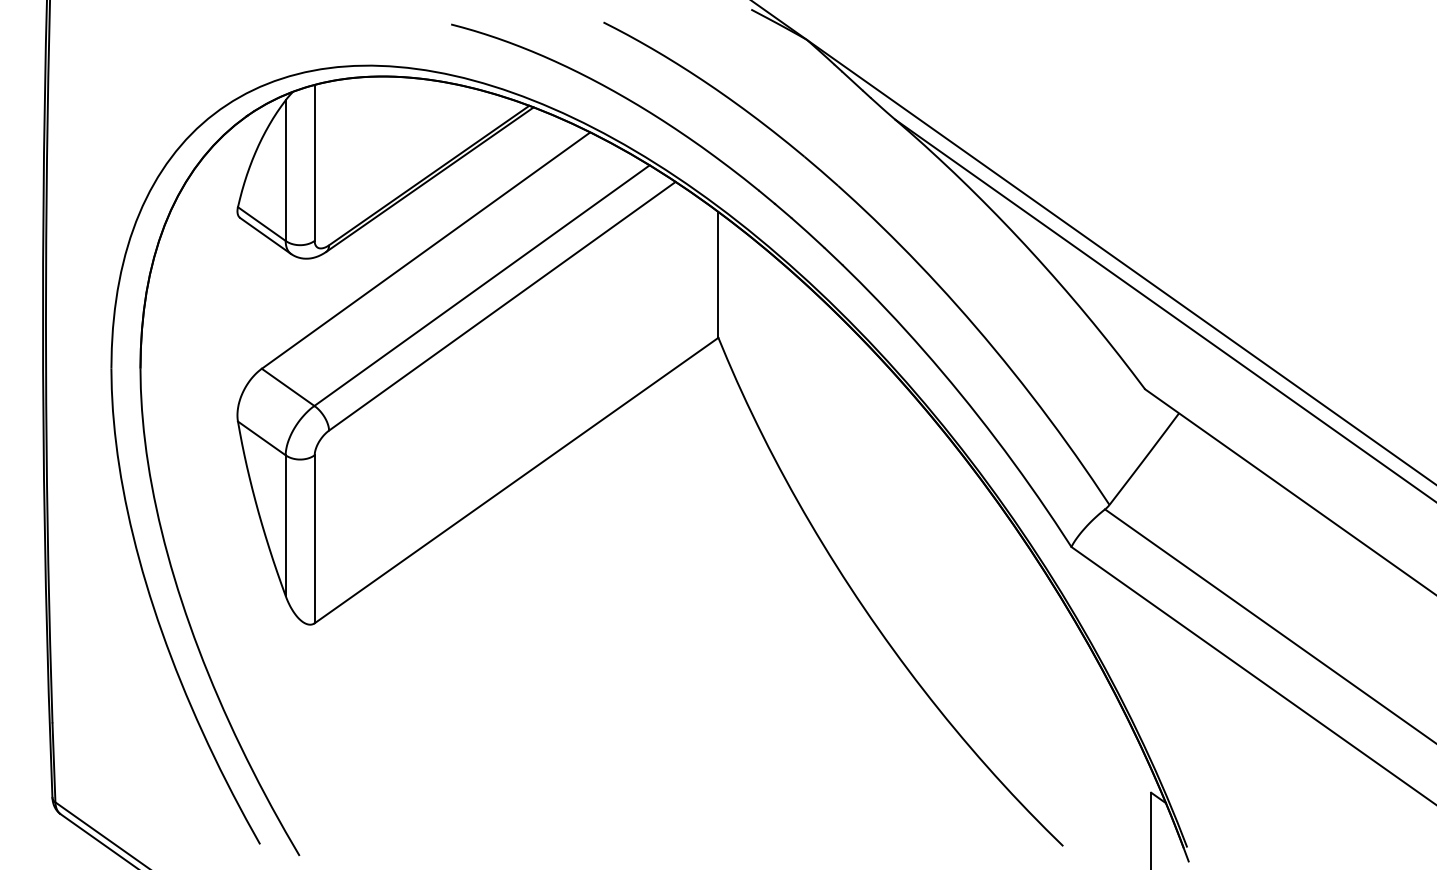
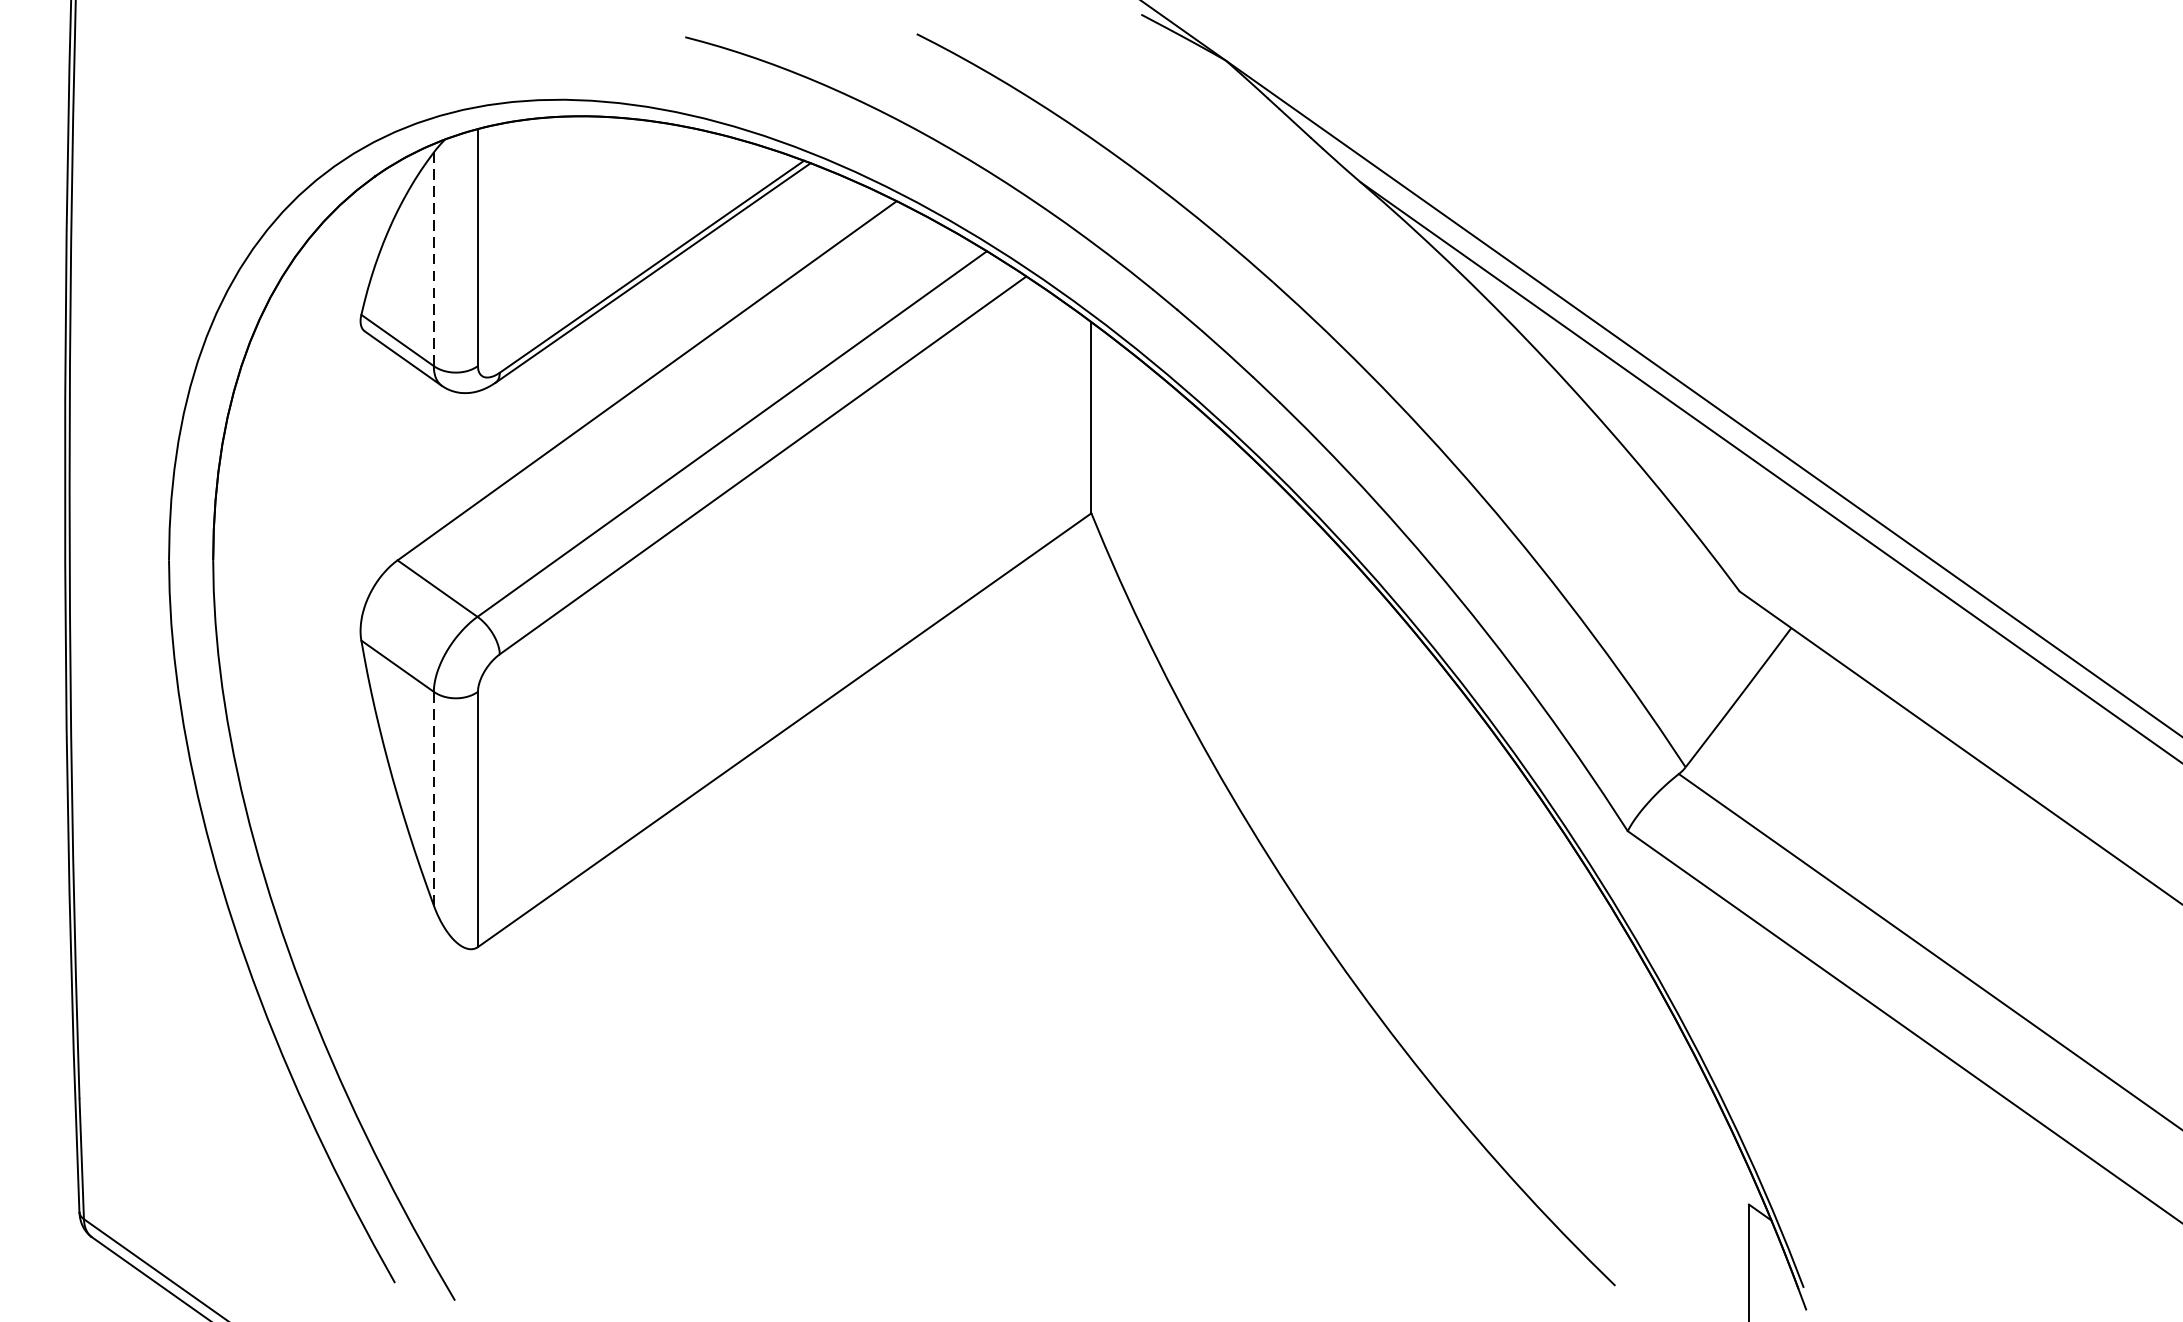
line: (285, 171) -> (433, 260), solid -> dashed
line: (285, 525) -> (433, 798), solid -> dashed

